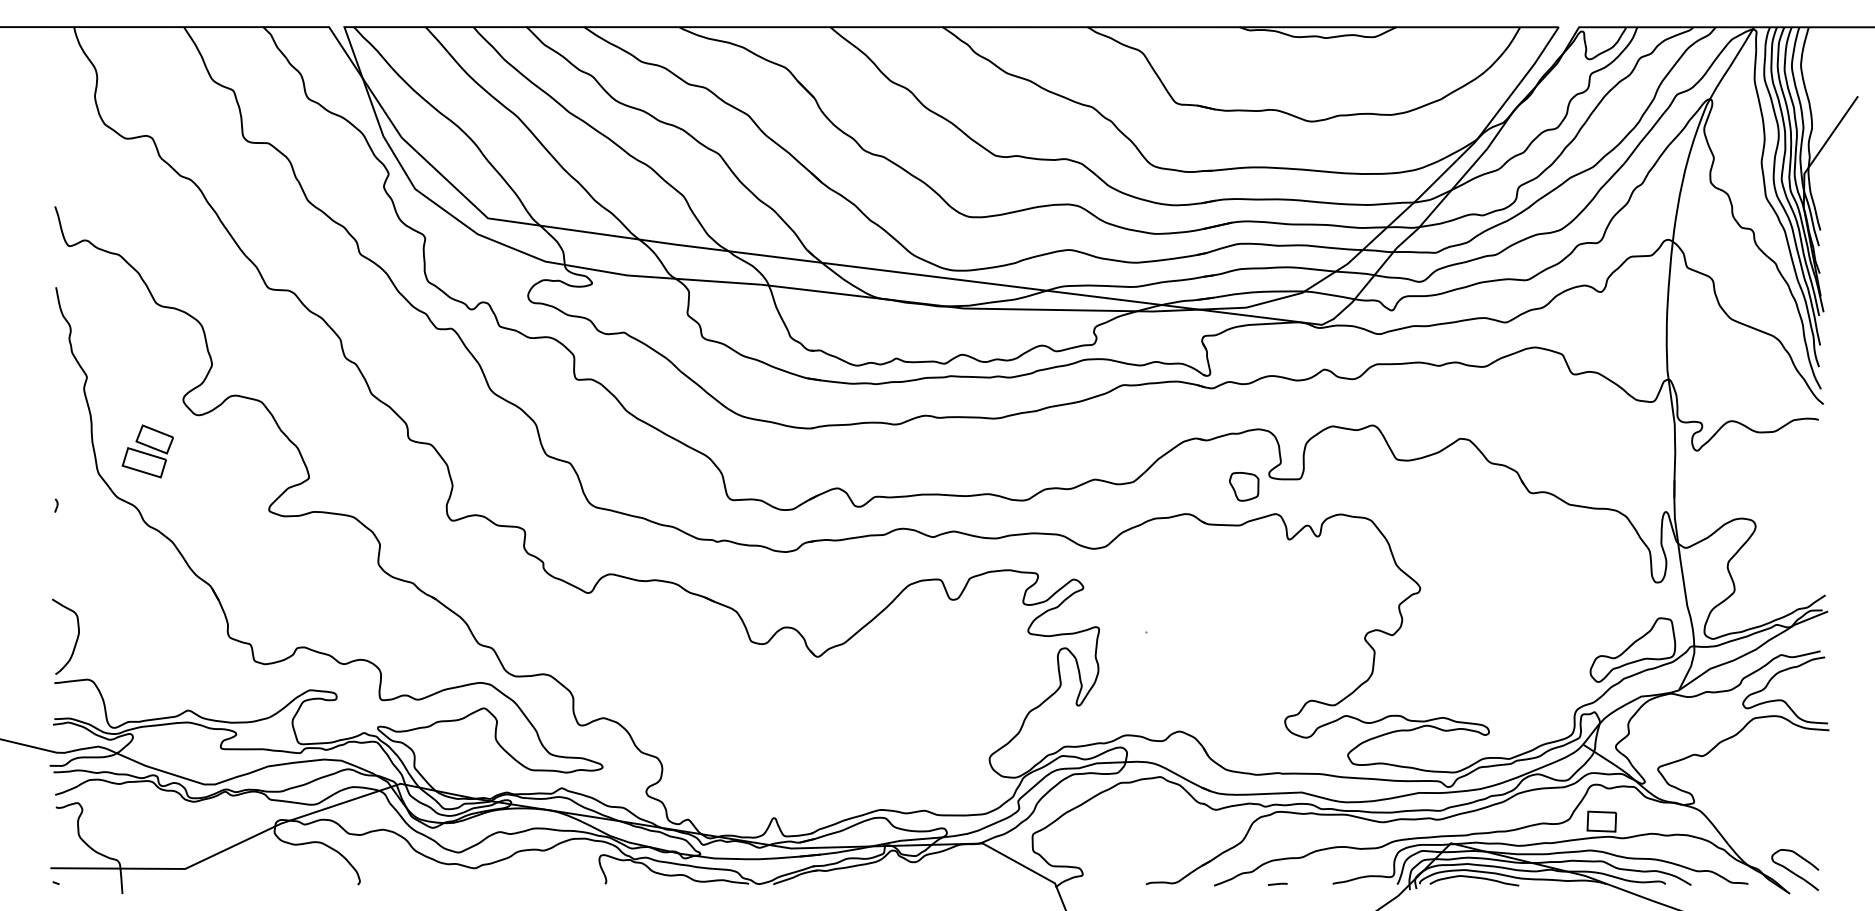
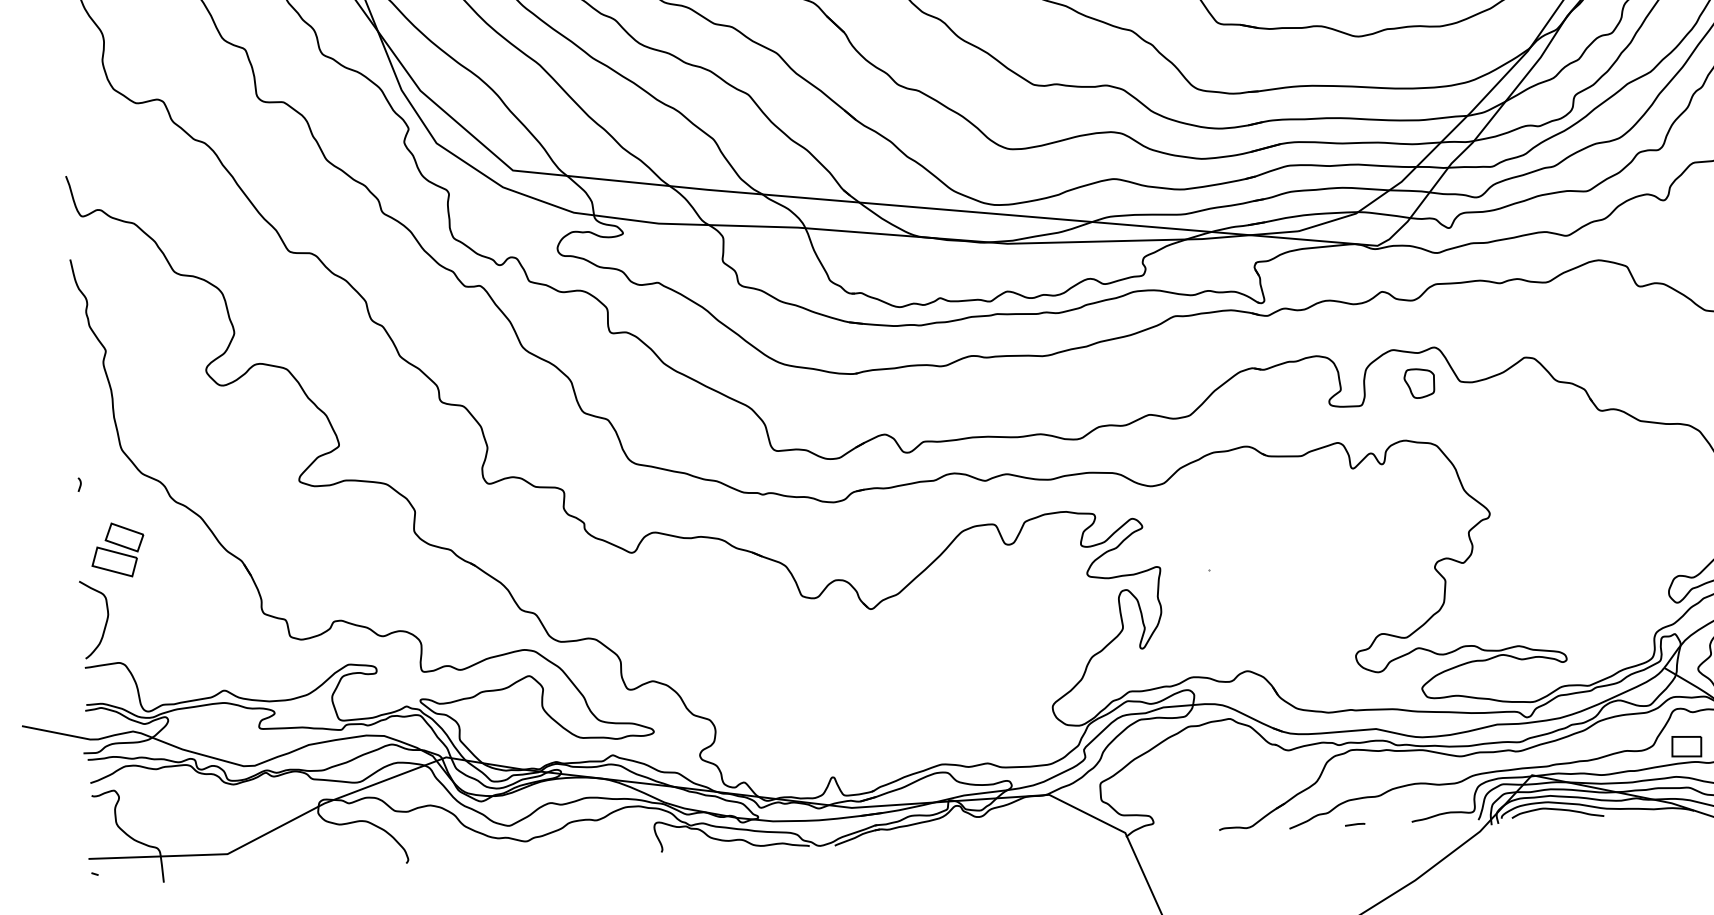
part: (147, 451) -> (117, 550), moved
part: (1244, 486) -> (1419, 383), moved

